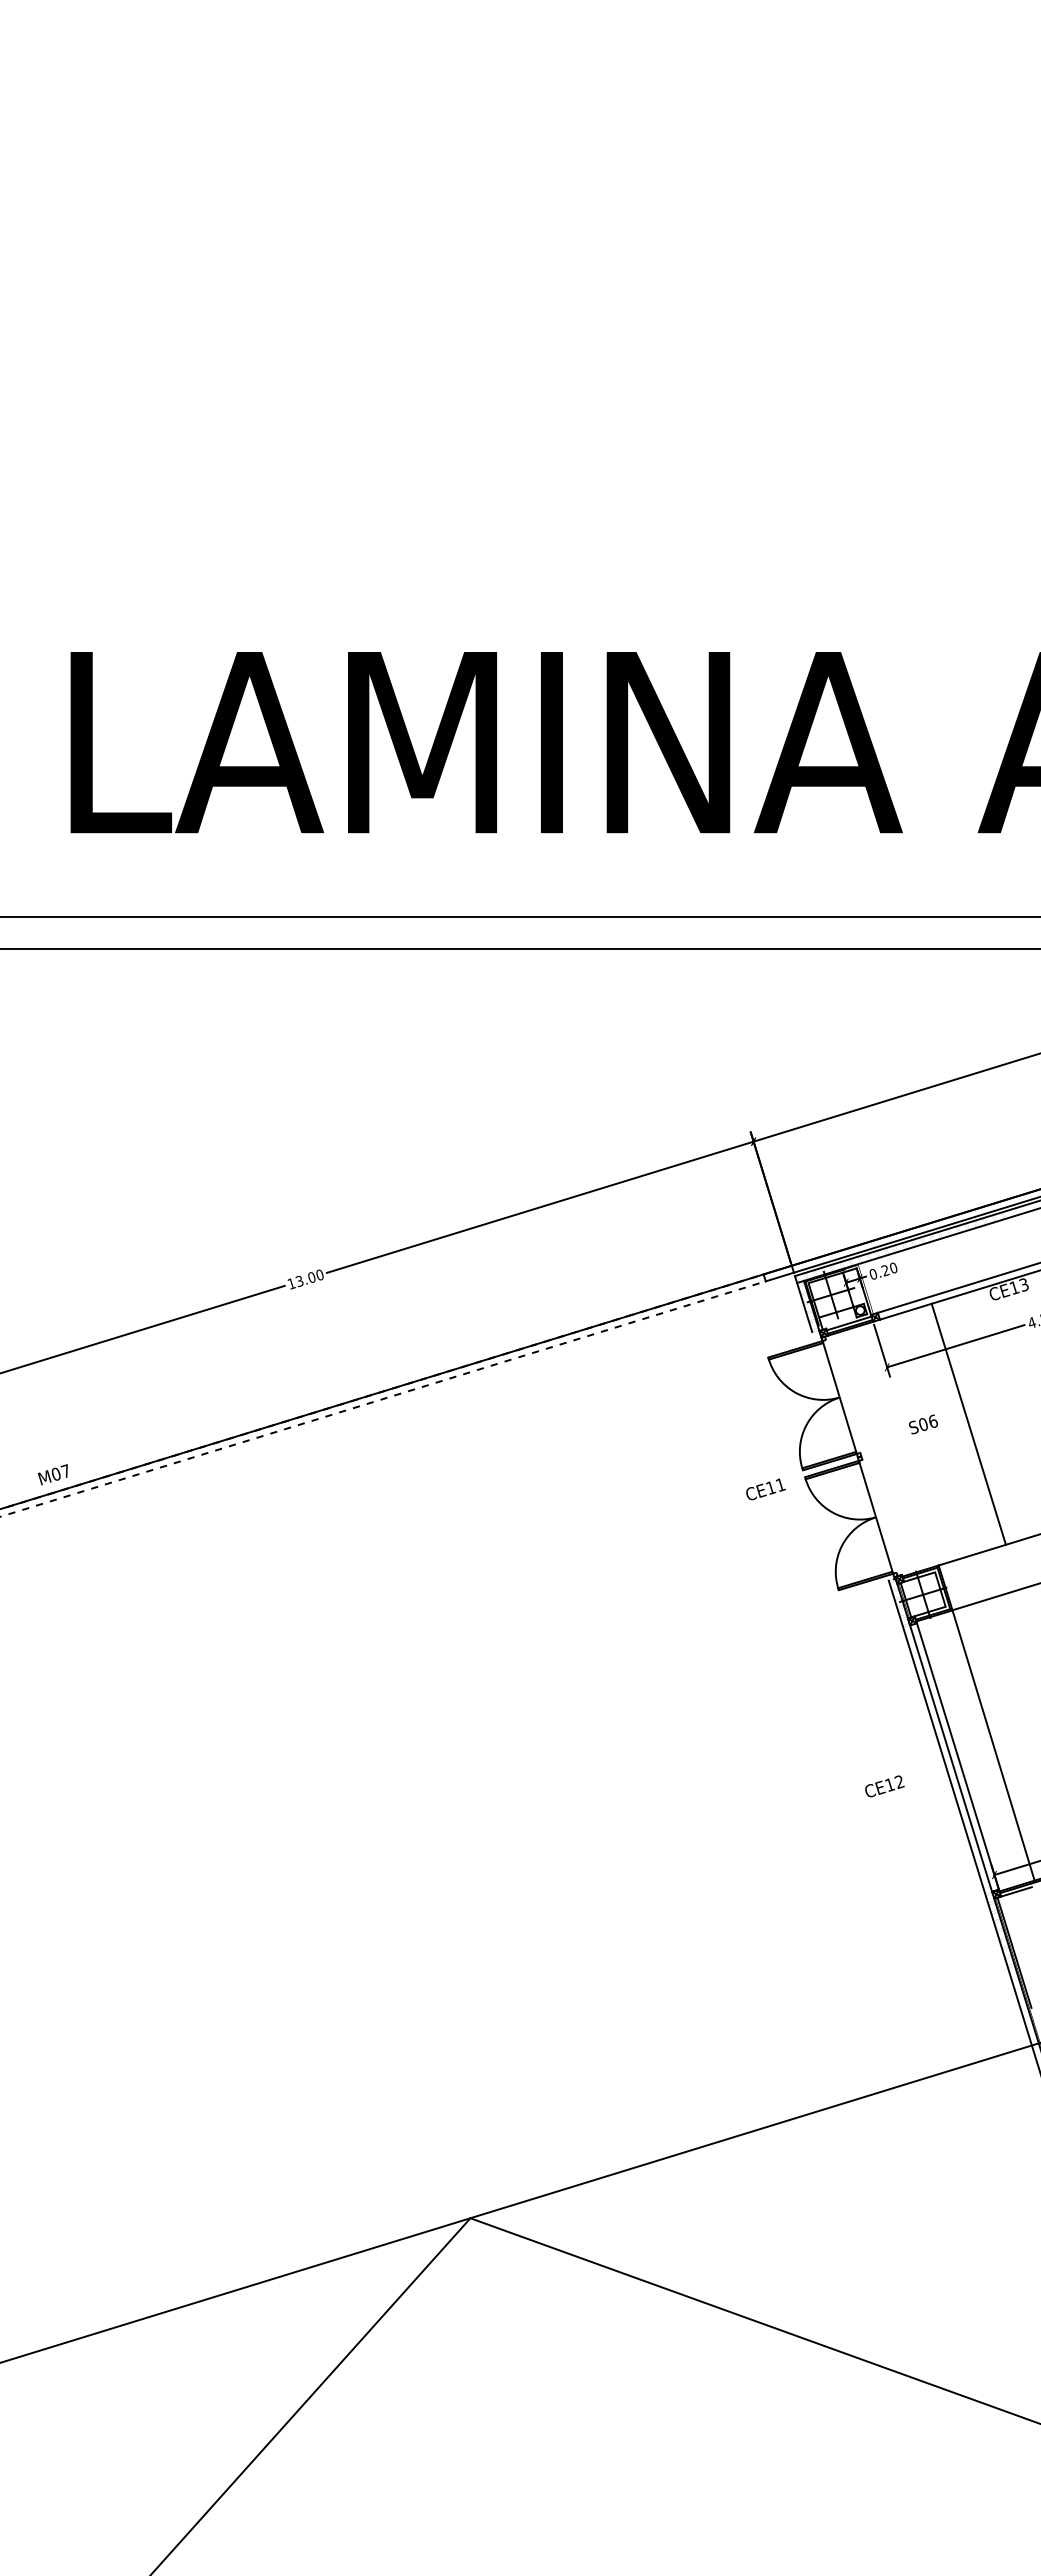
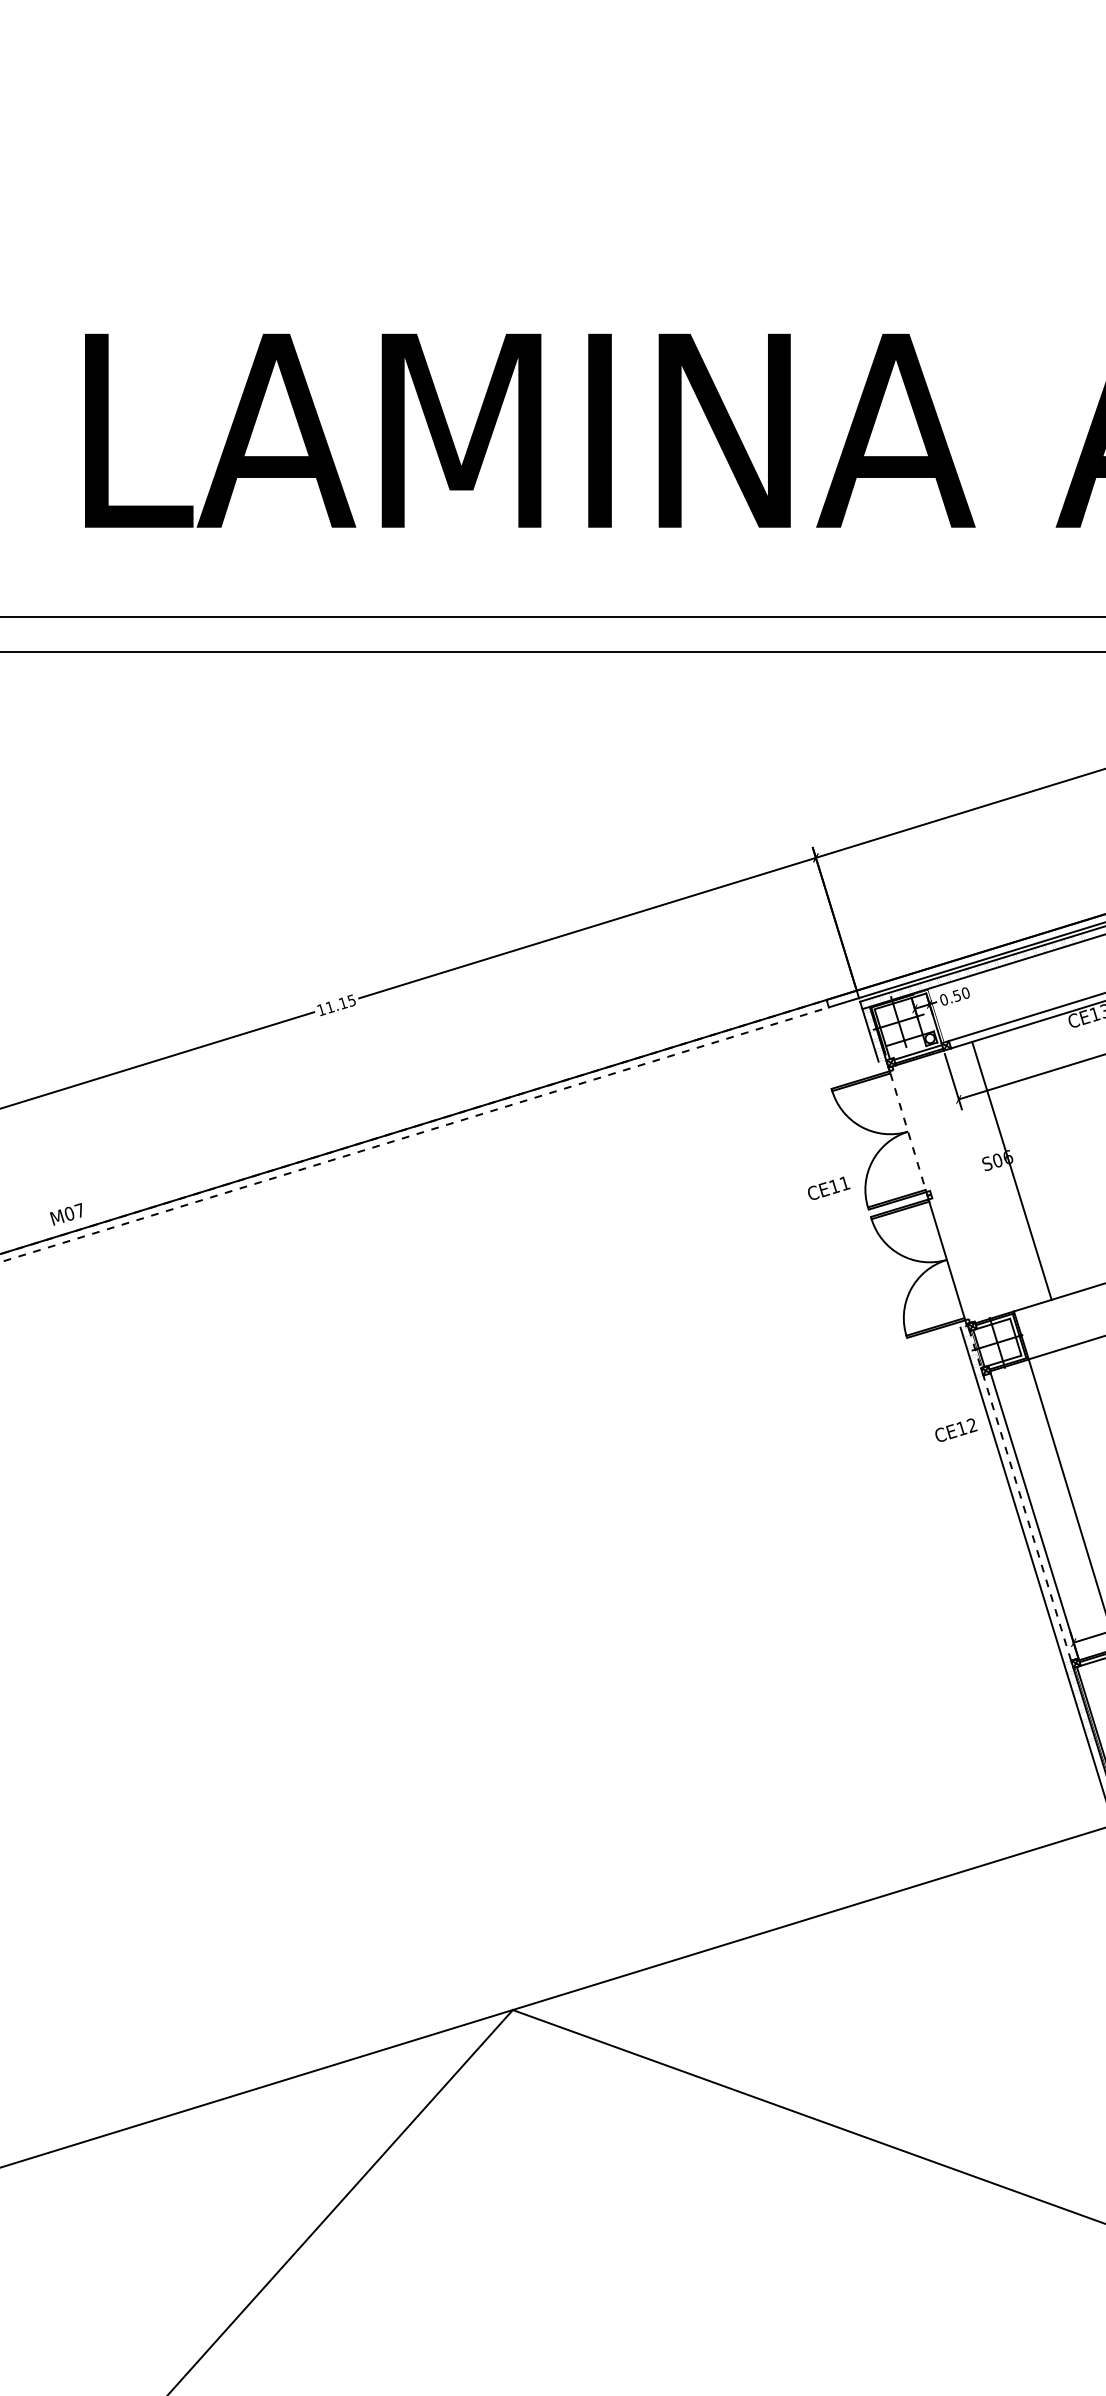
text: (885, 1270) -> (957, 995), 0.20 -> 0.50
text: (309, 1277) -> (340, 1003), 13.00 -> 11.15
line: (839, 1397) -> (907, 1131), solid -> dashed
line: (968, 1423) -> (1011, 1170), moved
text: (765, 1489) -> (828, 1188), moved
line: (943, 1734) -> (1019, 1492), solid -> dashed
text: (884, 1786) -> (955, 1430), moved

